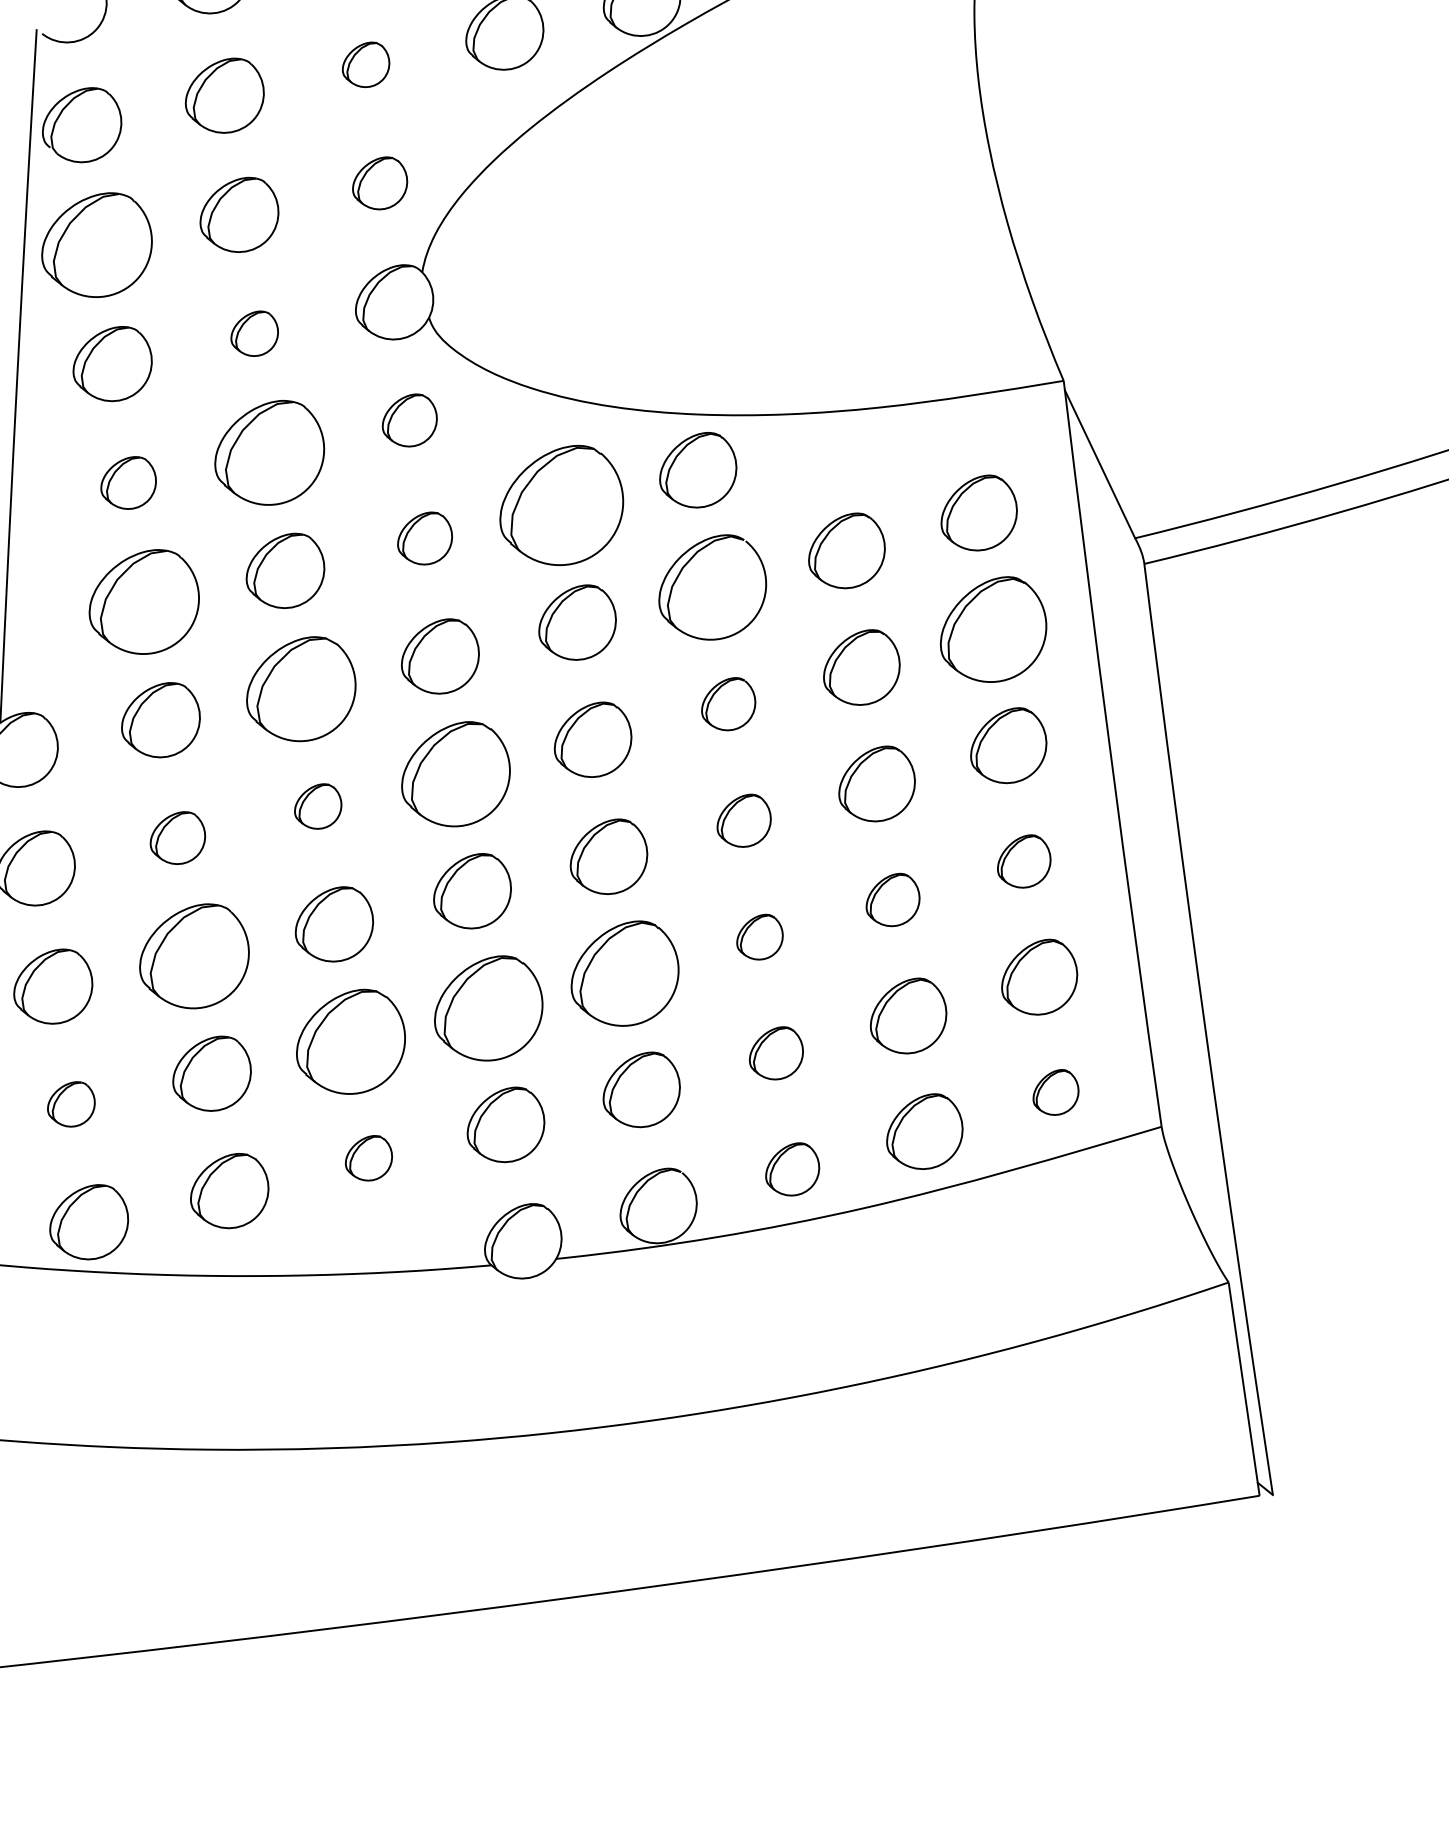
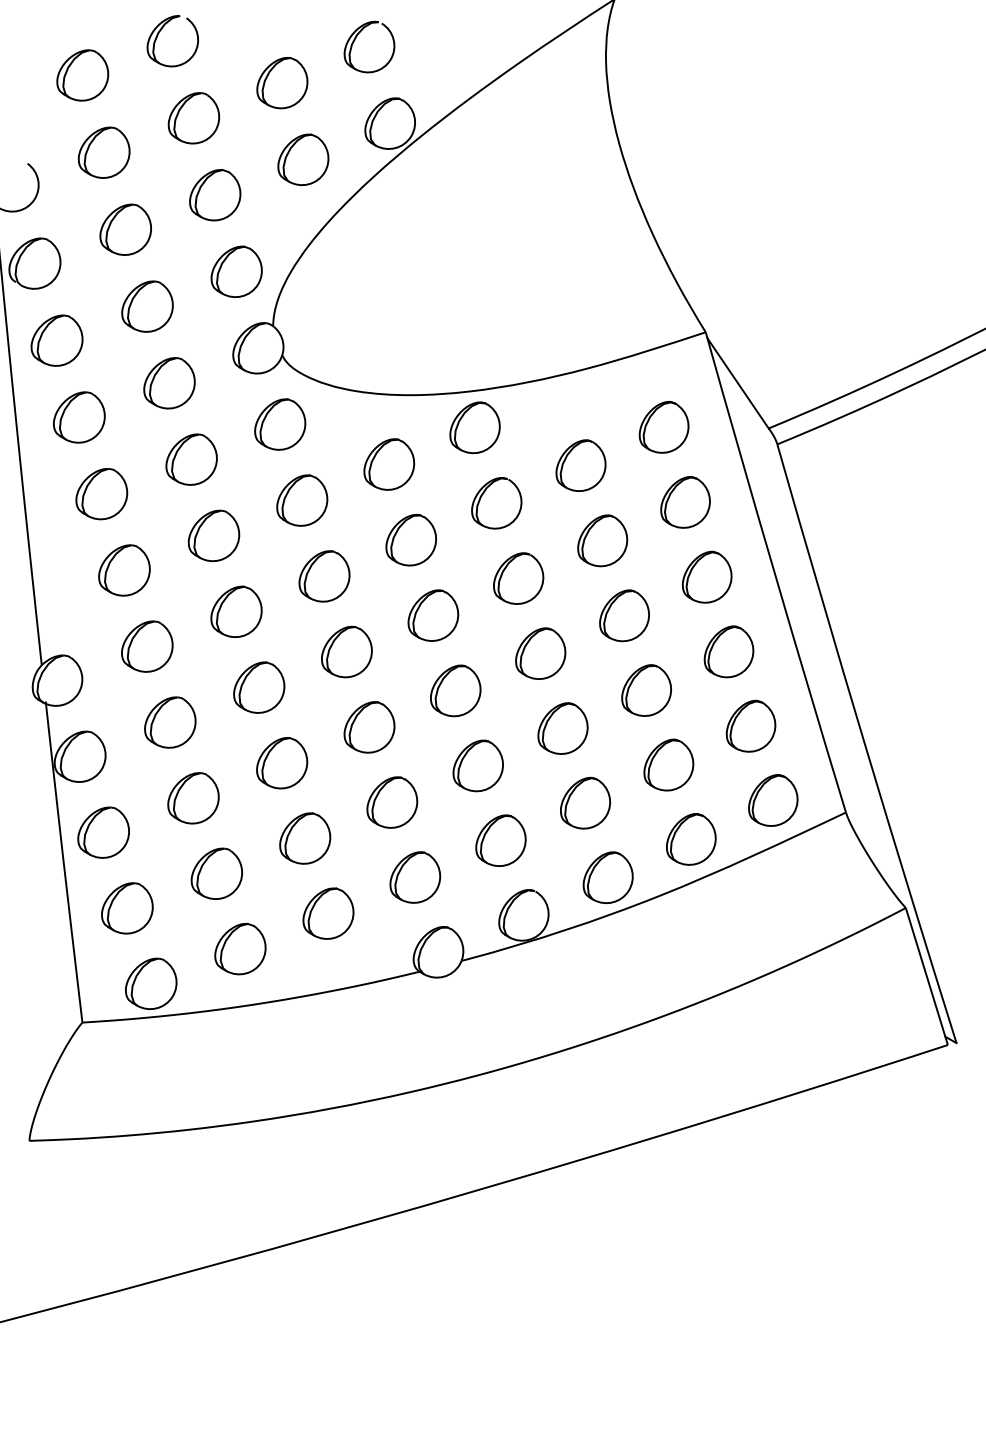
part: (366, 64) -> (215, 195), size x1.67
part: (380, 182) -> (236, 271), size x1.43
part: (96, 243) -> (56, 340), size x0.71
part: (255, 333) -> (169, 383), size x1.67
part: (410, 420) -> (280, 424), size x1.43
part: (270, 451) -> (191, 459), size x0.71
part: (128, 482) -> (101, 494), size x1.43
part: (563, 504) -> (389, 464), size x0.62
part: (425, 538) -> (302, 500), size x1.43
part: (713, 587) -> (496, 503), size x0.71
part: (145, 601) -> (124, 570), size x0.71
part: (994, 629) -> (685, 502), size x0.71
part: (302, 687) -> (236, 611), size x0.71
part: (728, 703) -> (518, 578), size x1.43
part: (456, 772) -> (346, 651), size x0.71
part: (318, 806) -> (259, 687), size x1.67
part: (744, 820) -> (540, 653), size x1.43
part: (178, 837) -> (170, 722), size x1.43
part: (1024, 860) -> (728, 651), size x1.43
part: (893, 899) -> (646, 690), size x1.43
part: (759, 936) -> (562, 728), size x1.67
part: (195, 955) -> (193, 798), size x0.71
part: (624, 972) -> (477, 765), size x0.71
part: (490, 1007) -> (392, 802), size x0.71
part: (352, 1041) -> (305, 838), size x0.71
part: (776, 1051) -> (585, 802), size x1.43
part: (1056, 1092) -> (773, 800), size x1.67
part: (71, 1104) -> (127, 908), size x1.67
part: (369, 1157) -> (328, 913), size x1.67
part: (792, 1168) -> (607, 877), size x1.43

